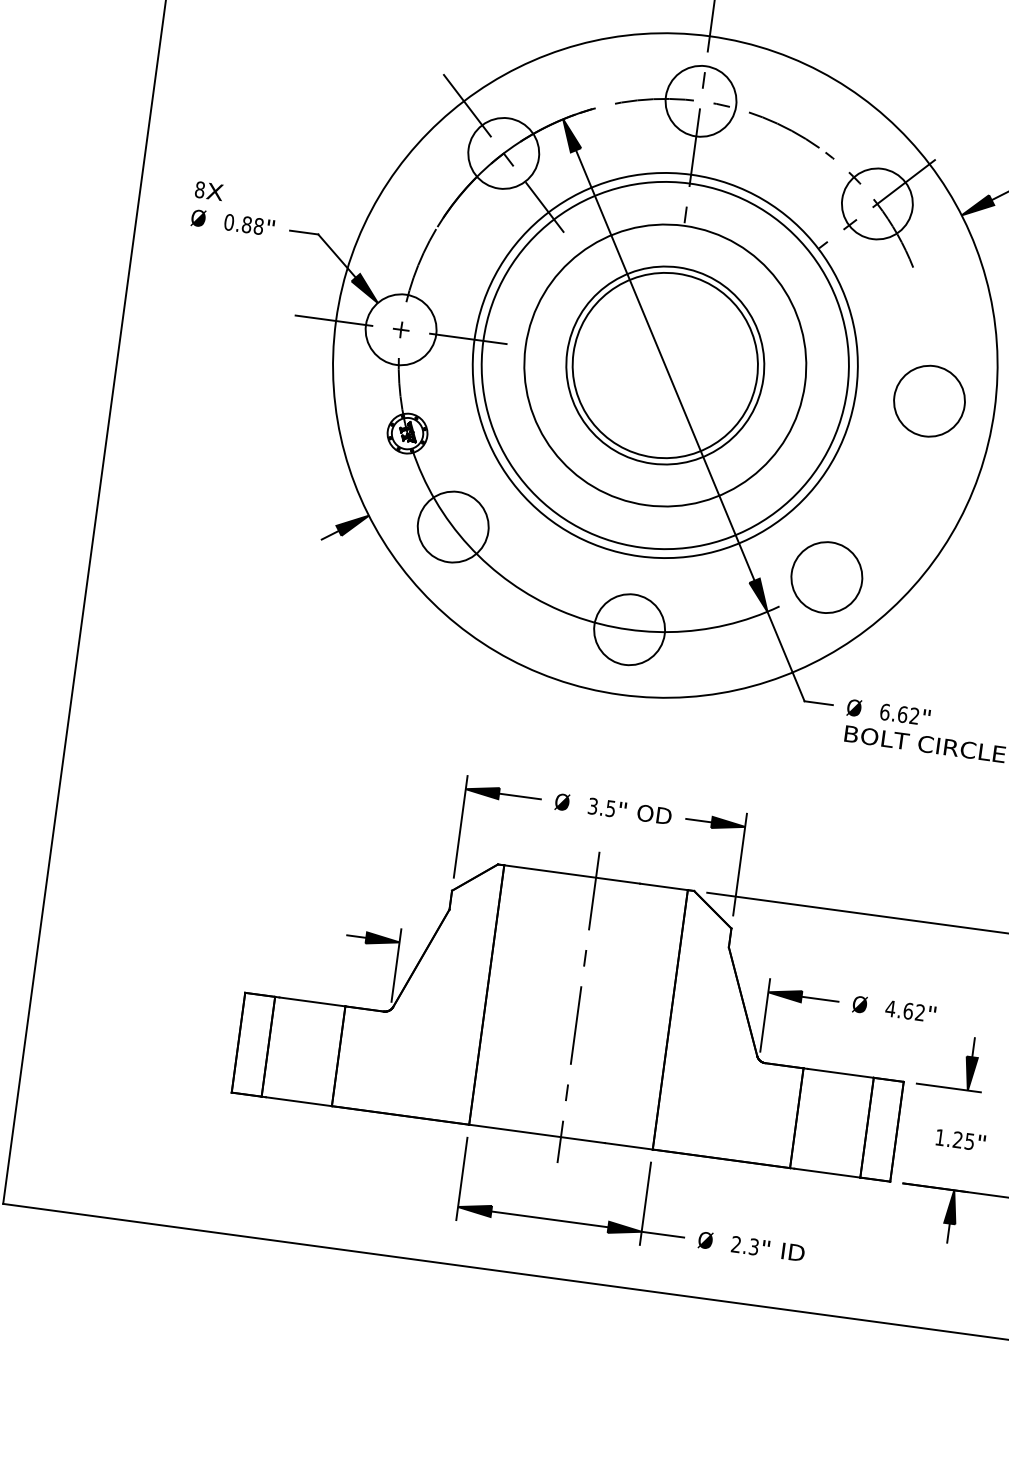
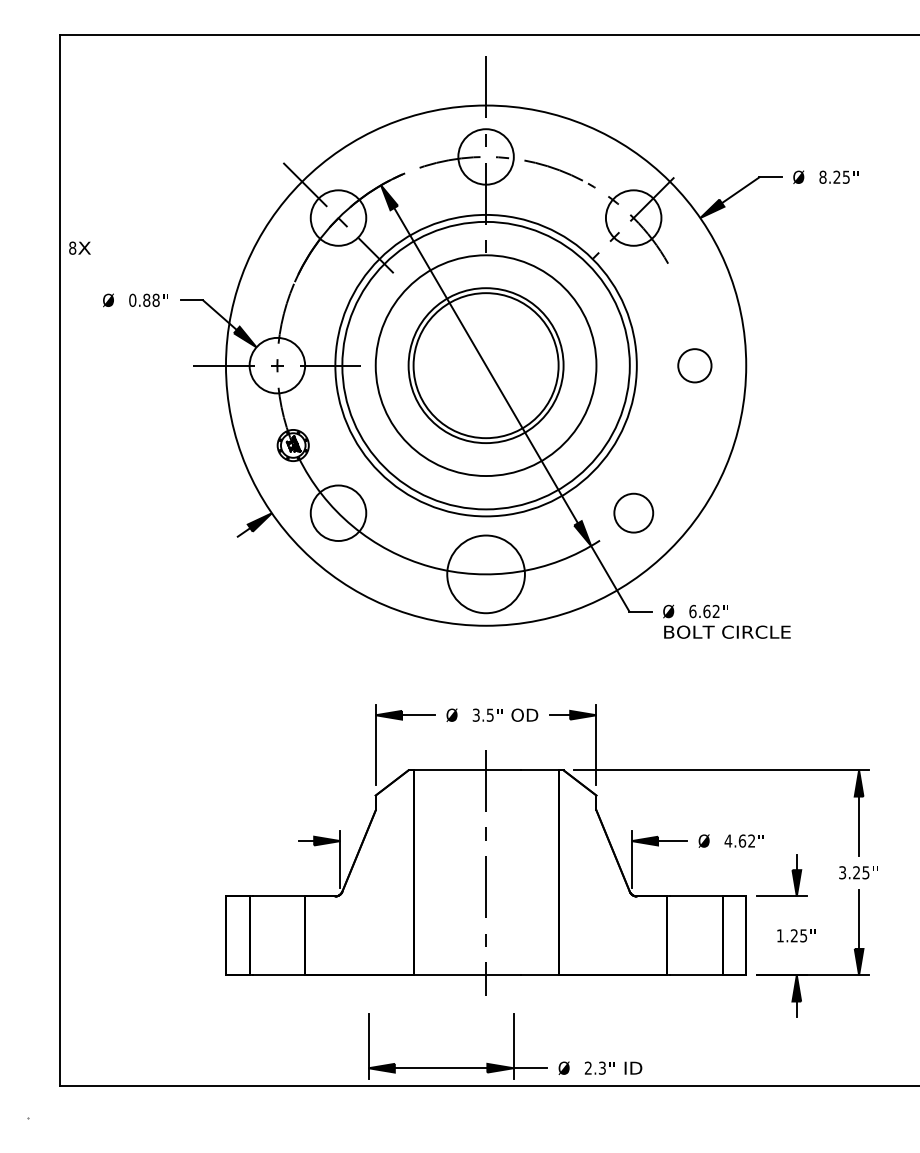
text: (208, 190) -> (79, 247), moved
circle: (929, 400) -> (694, 365), size x0.6
circle: (826, 576) -> (633, 512), size x0.7
circle: (628, 629) -> (485, 574), size x1.4
part: (645, 1204) -> (513, 1046), moved

